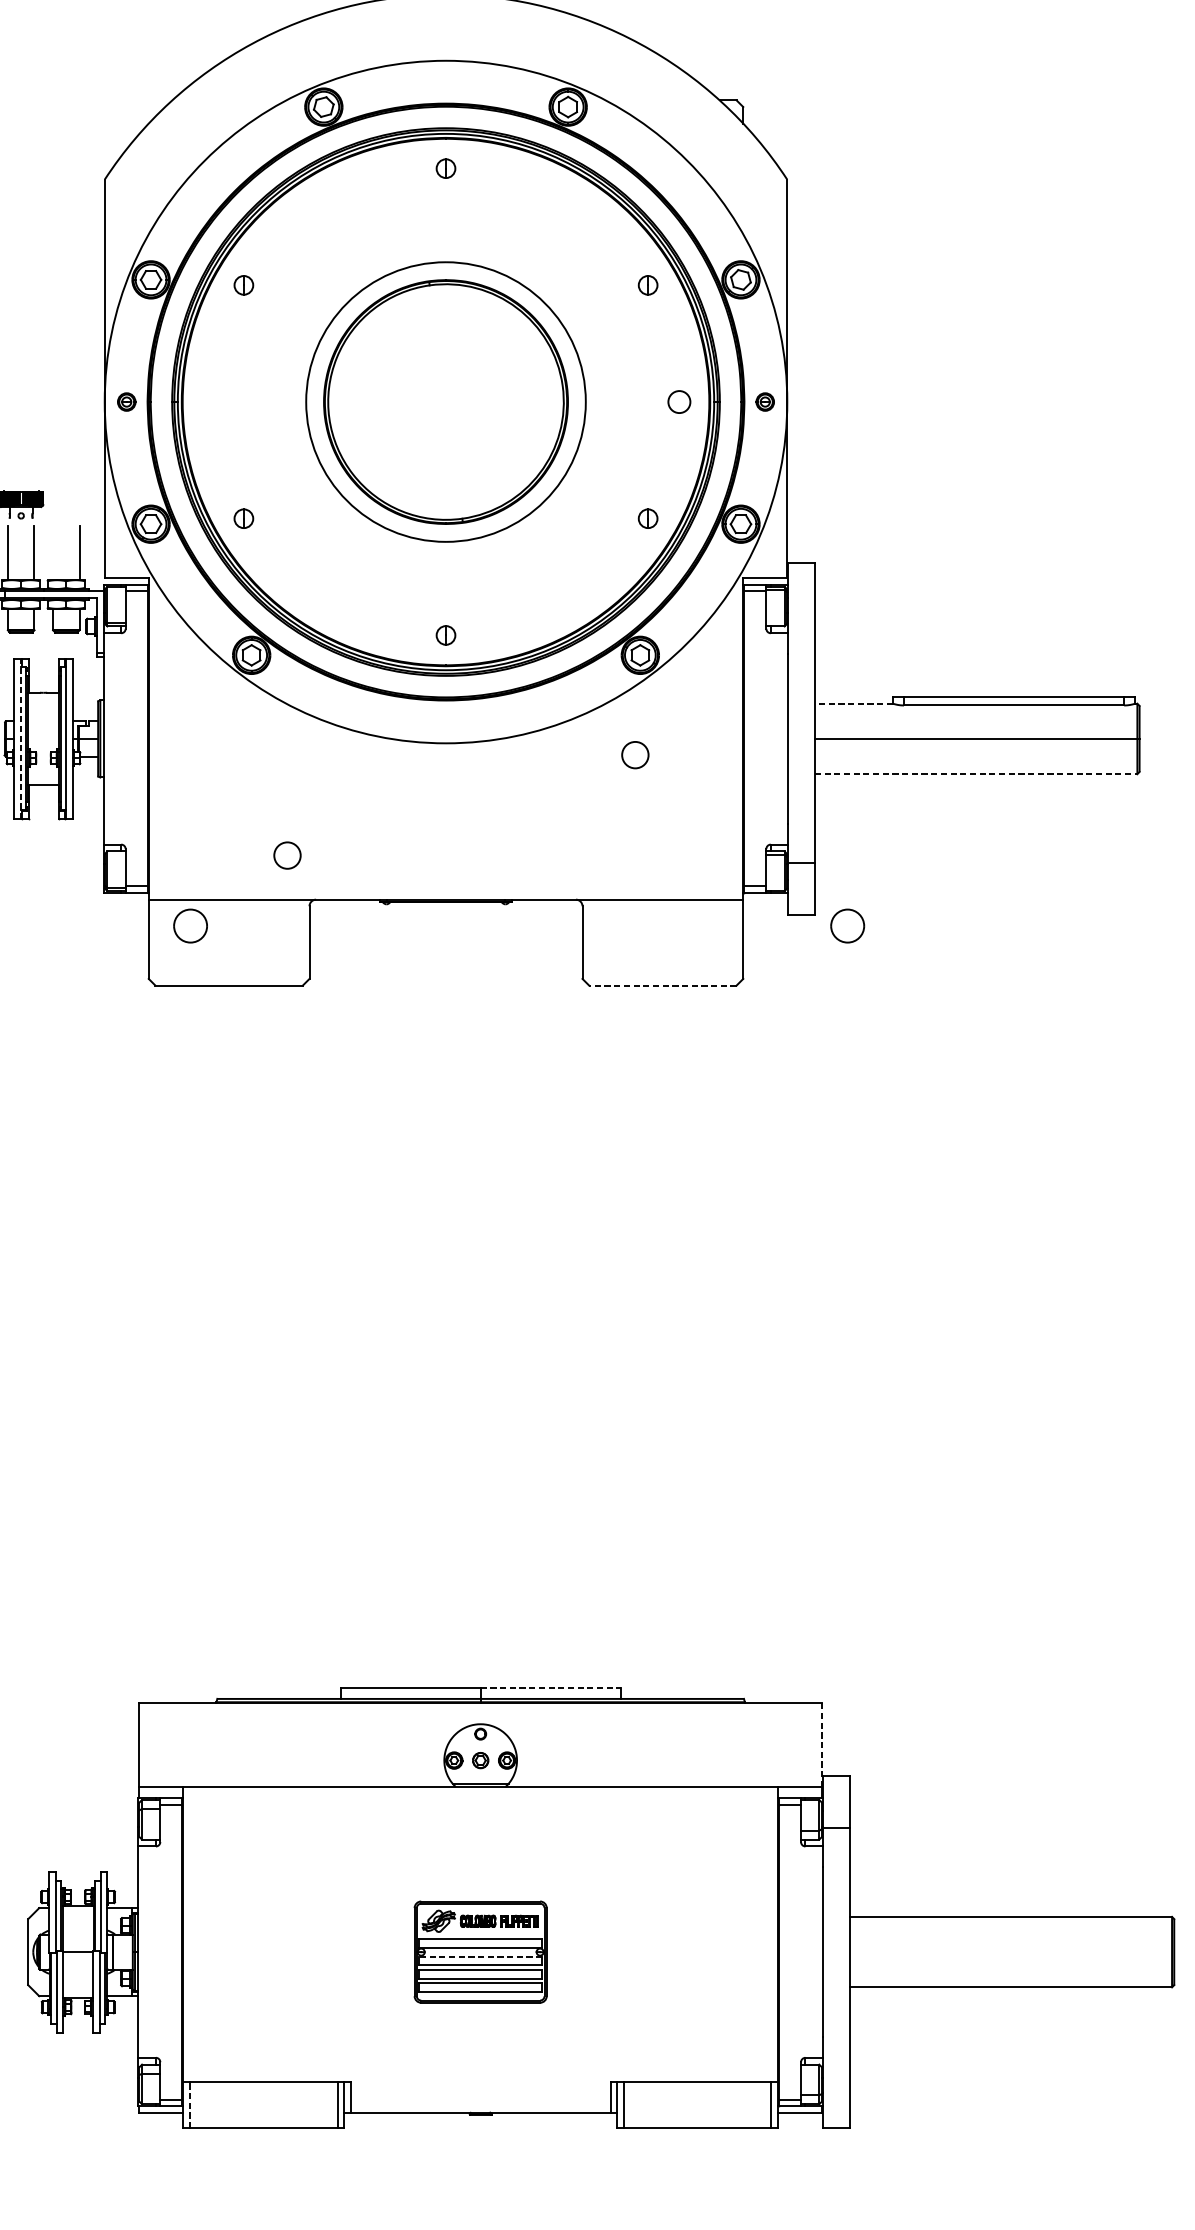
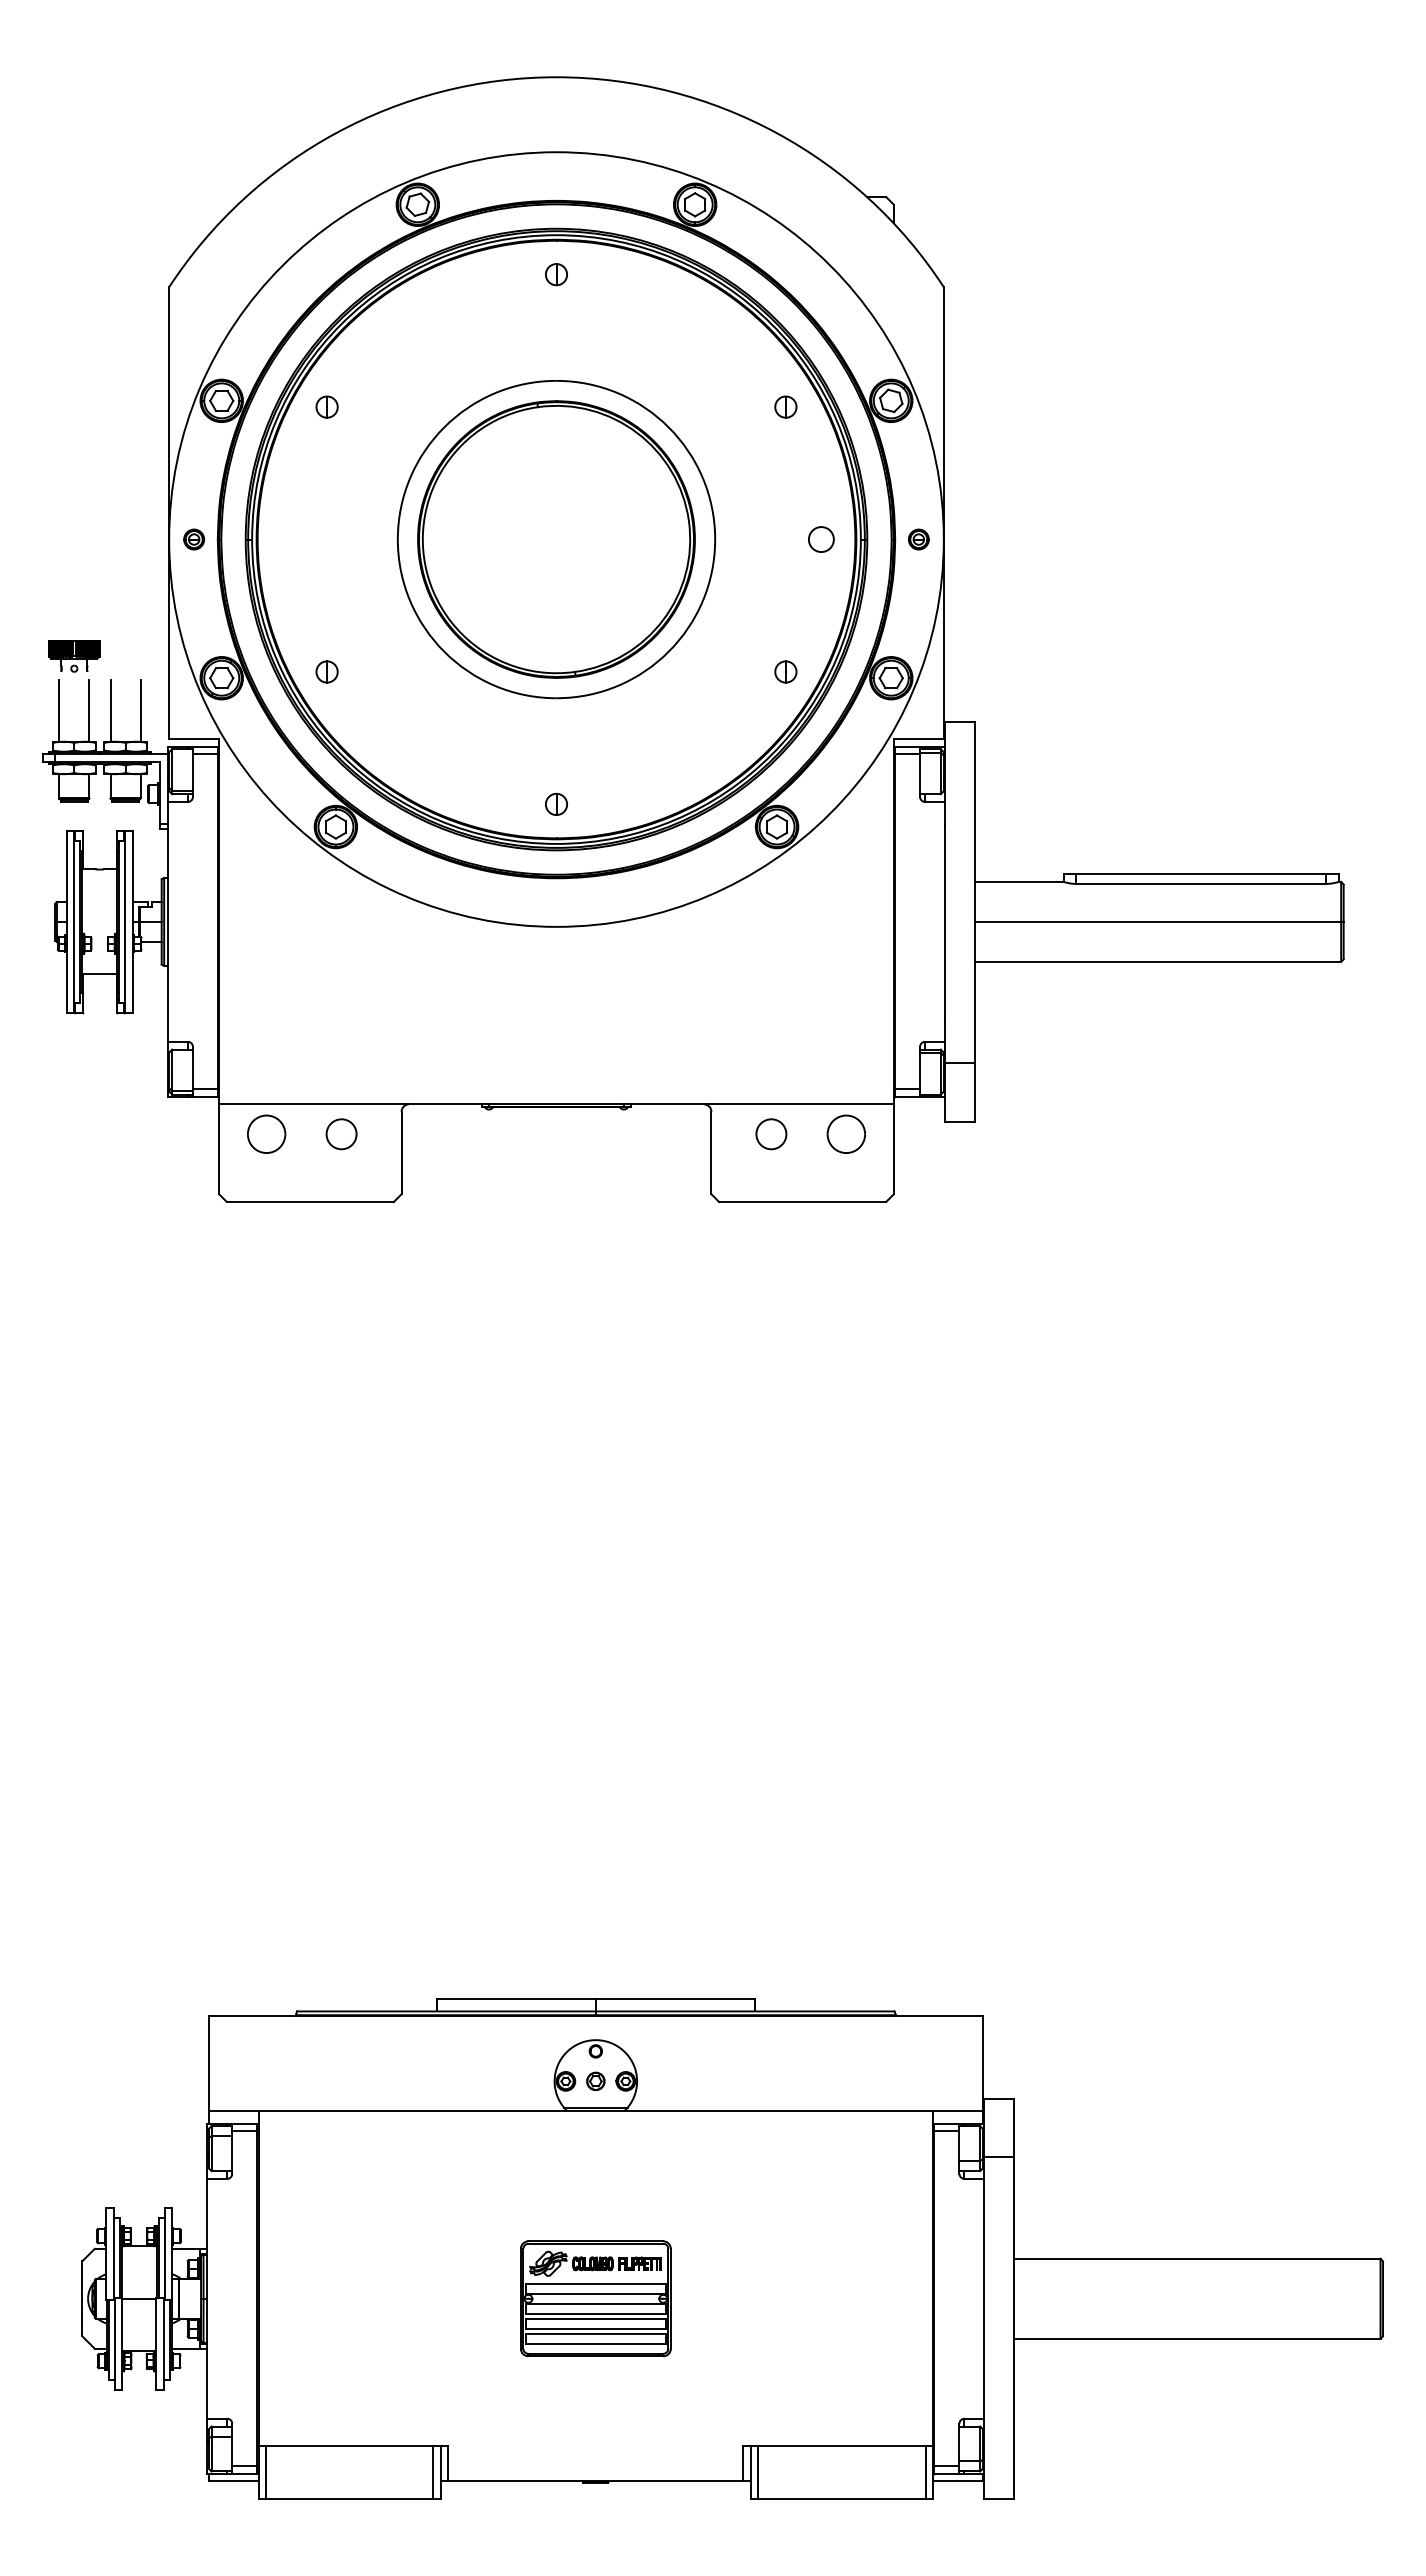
line: (53, 552) -> (110, 710), added
line: (853, 703) -> (1018, 881), dashed -> solid
line: (21, 739) -> (74, 922), dashed -> solid
circle: (635, 755) -> (771, 1134), moved
line: (976, 773) -> (1158, 961), dashed -> solid
circle: (287, 855) -> (341, 1134), moved
part: (846, 925) -> (845, 1133), moved
line: (662, 985) -> (802, 1201), dashed -> solid
line: (550, 1687) -> (675, 1998), dashed -> solid
line: (822, 1744) -> (983, 2063), dashed -> solid
line: (480, 1956) -> (595, 2303), dashed -> solid
line: (190, 2104) -> (266, 2471), dashed -> solid

